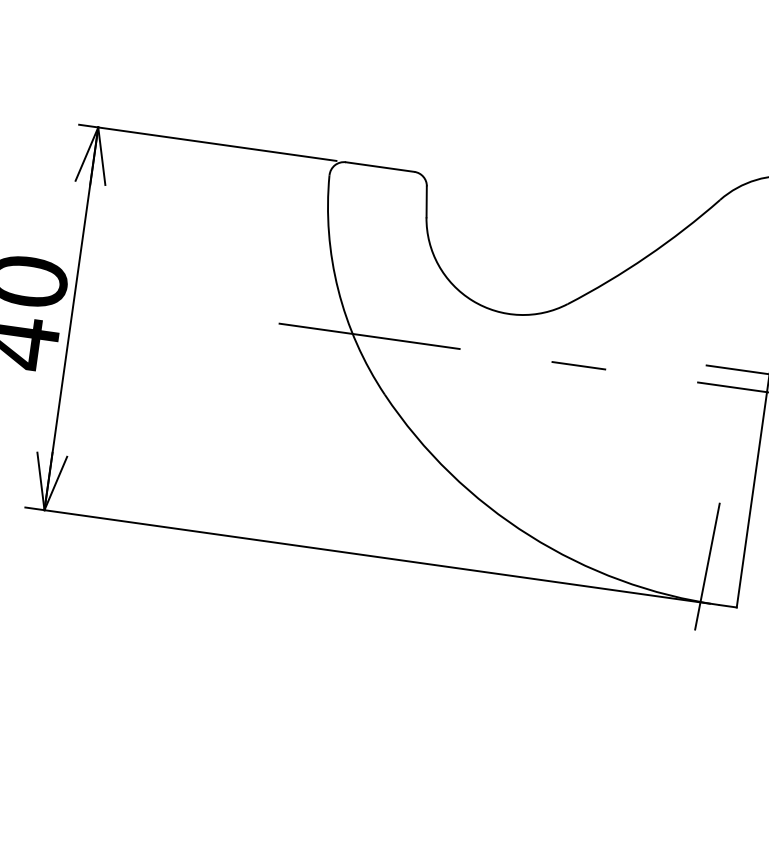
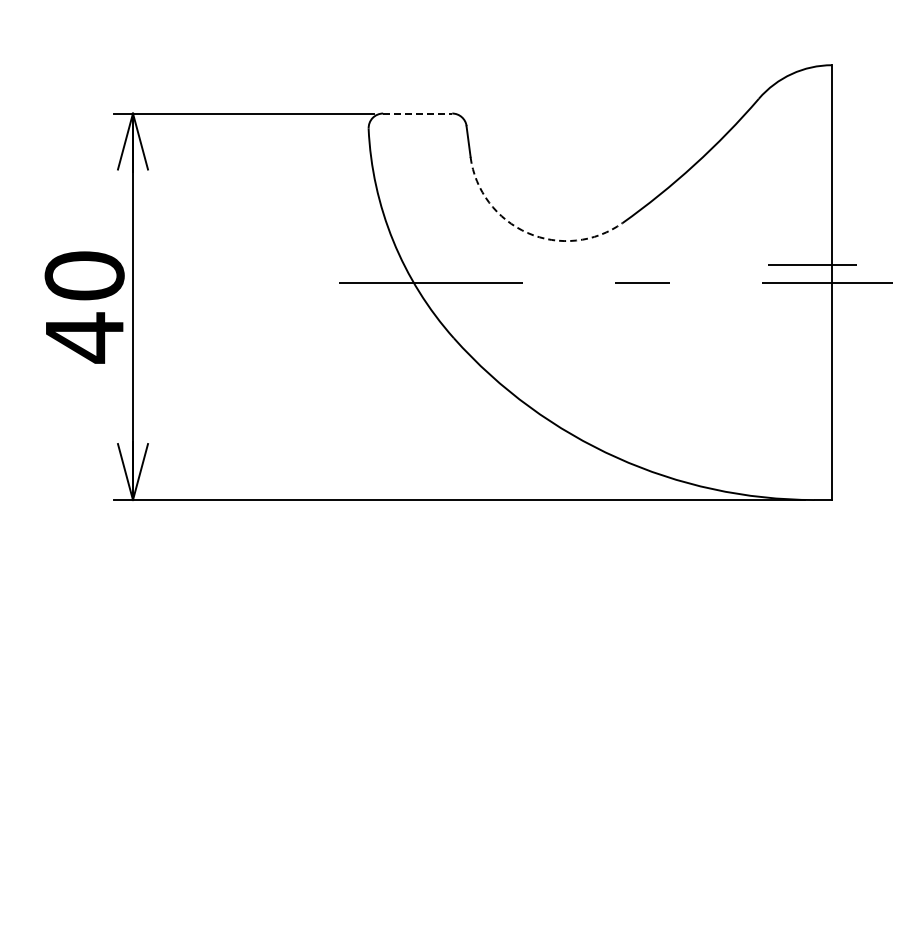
line: (380, 167) -> (417, 113), solid -> dashed
arc: (472, 301) -> (527, 233), solid -> dashed
line: (706, 566) -> (796, 463), removed

